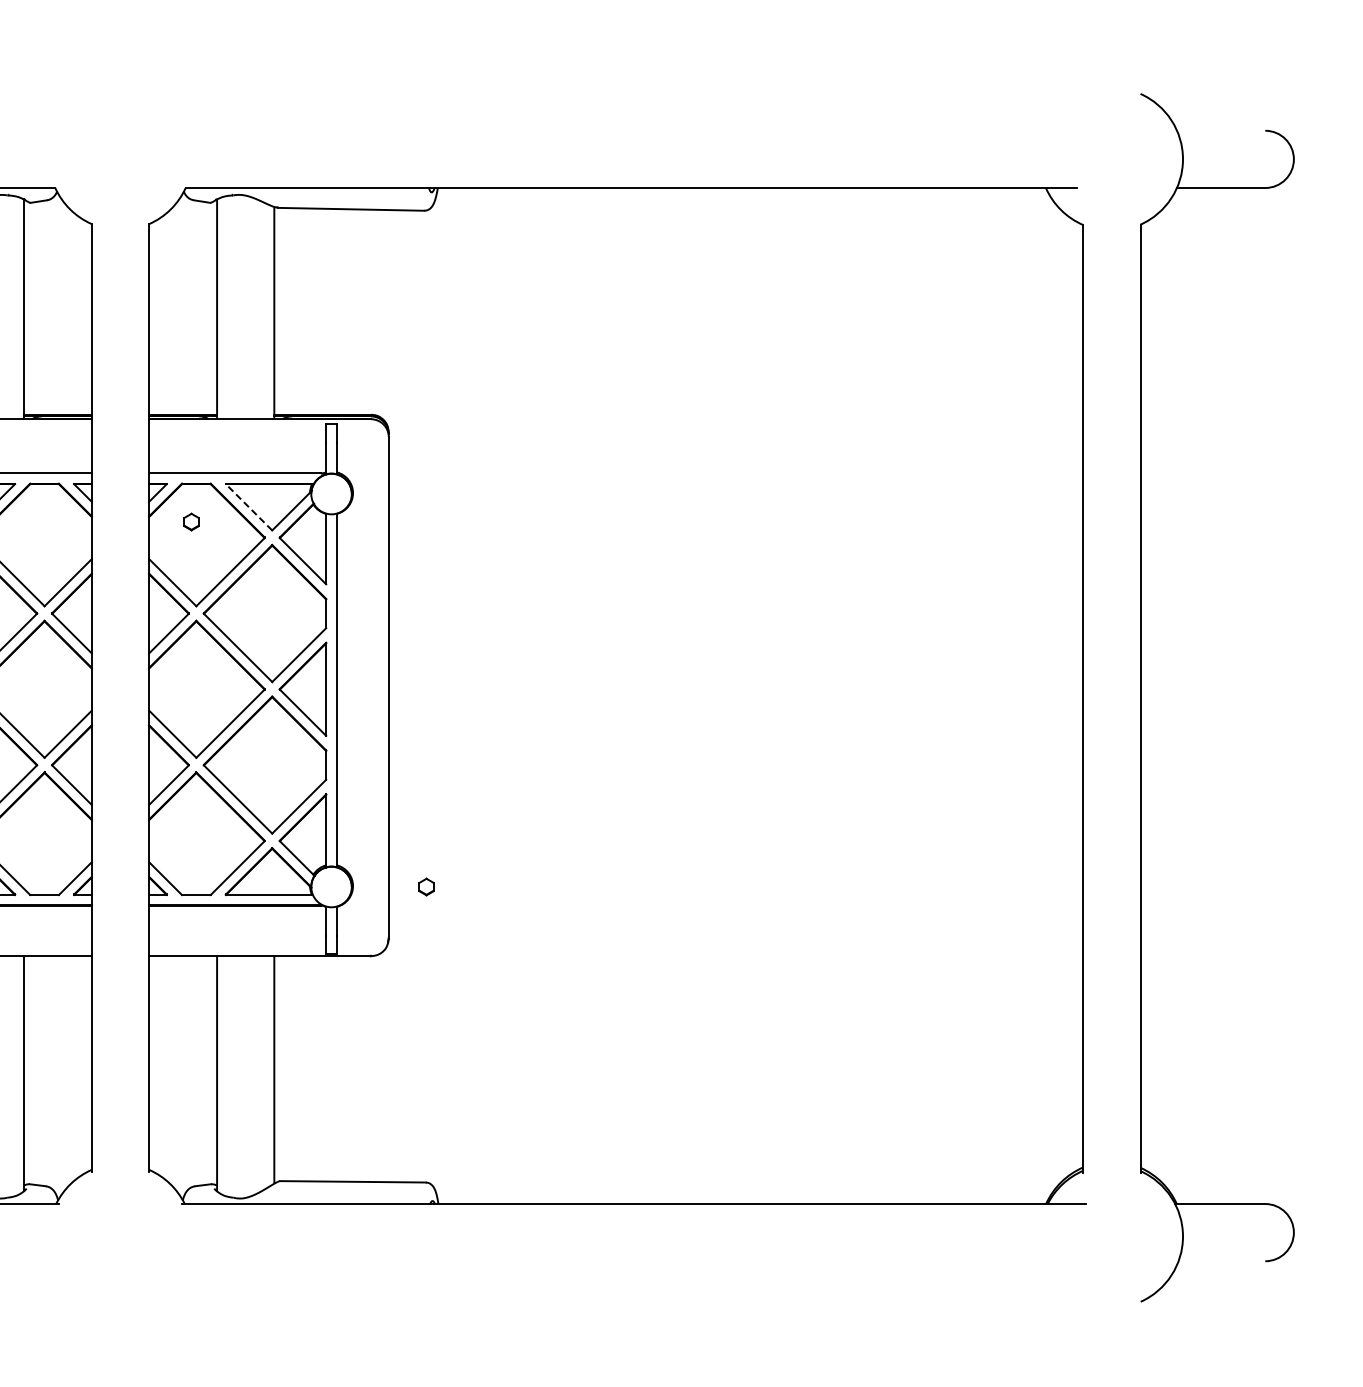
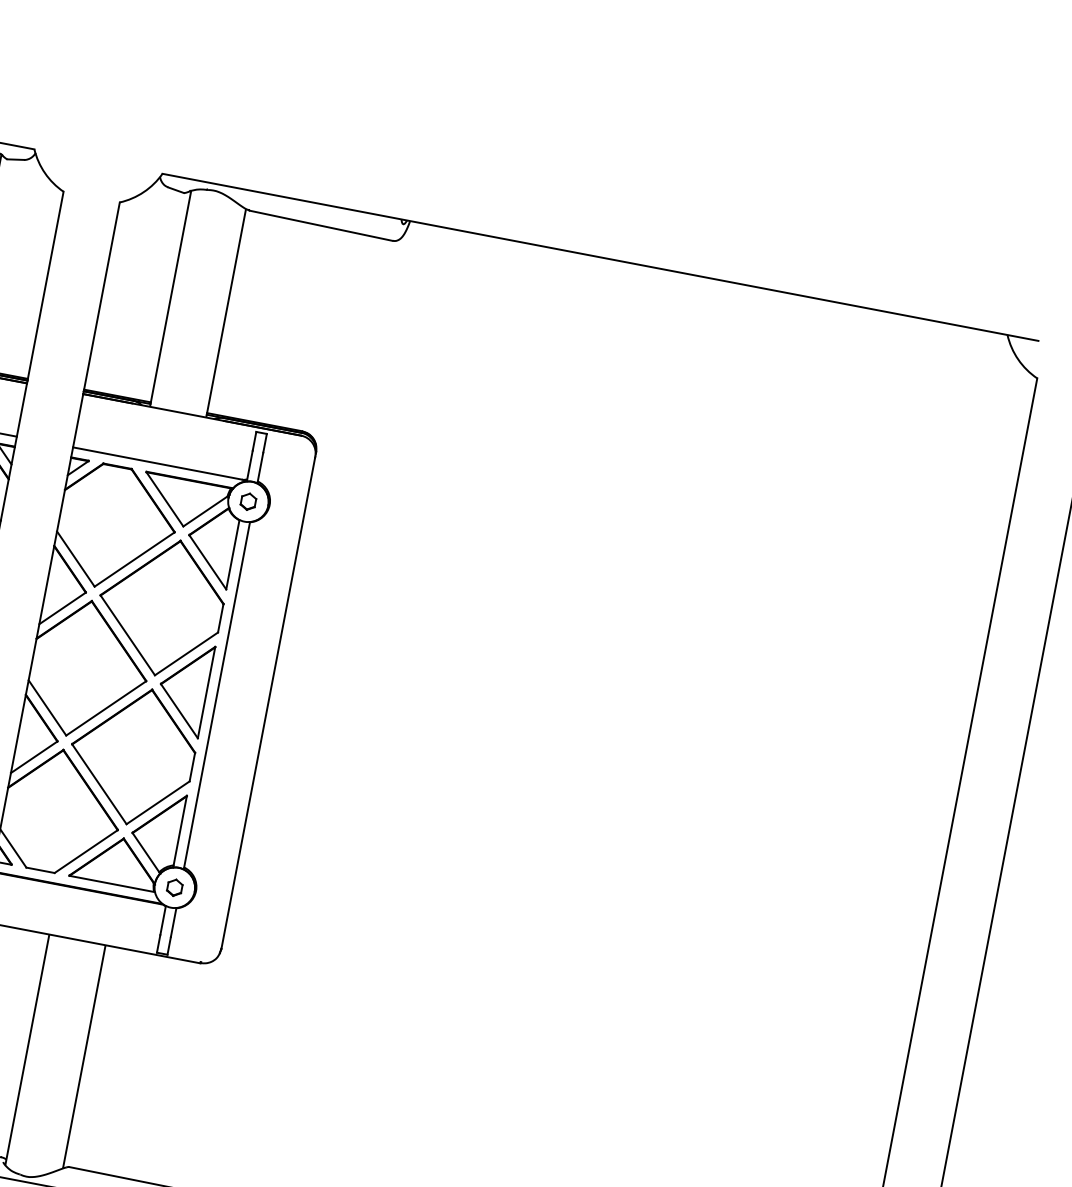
line: (249, 507) -> (165, 499), dashed -> solid
part: (191, 521) -> (248, 501), moved
part: (426, 886) -> (174, 887), moved

